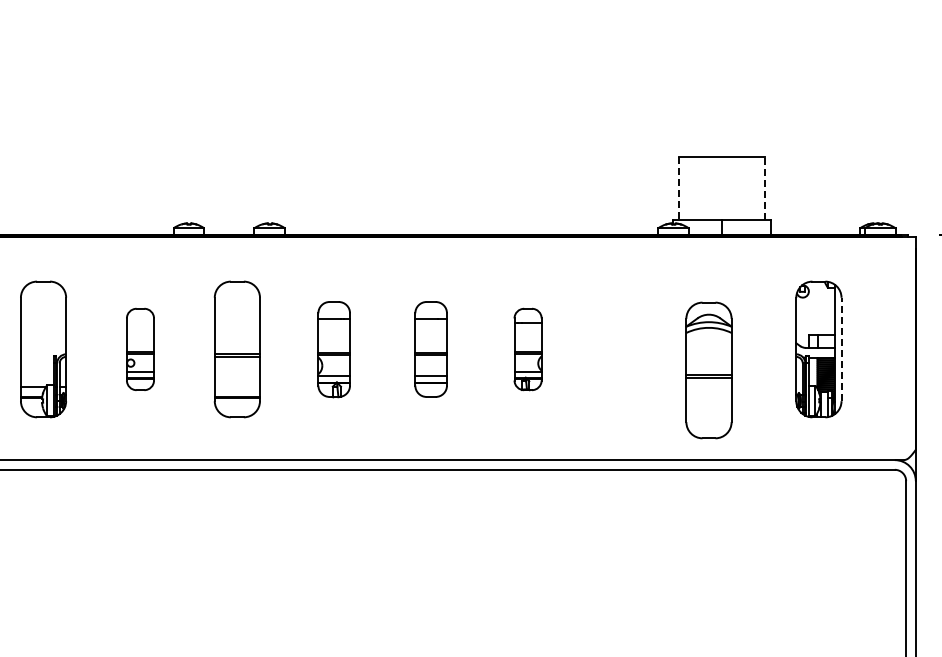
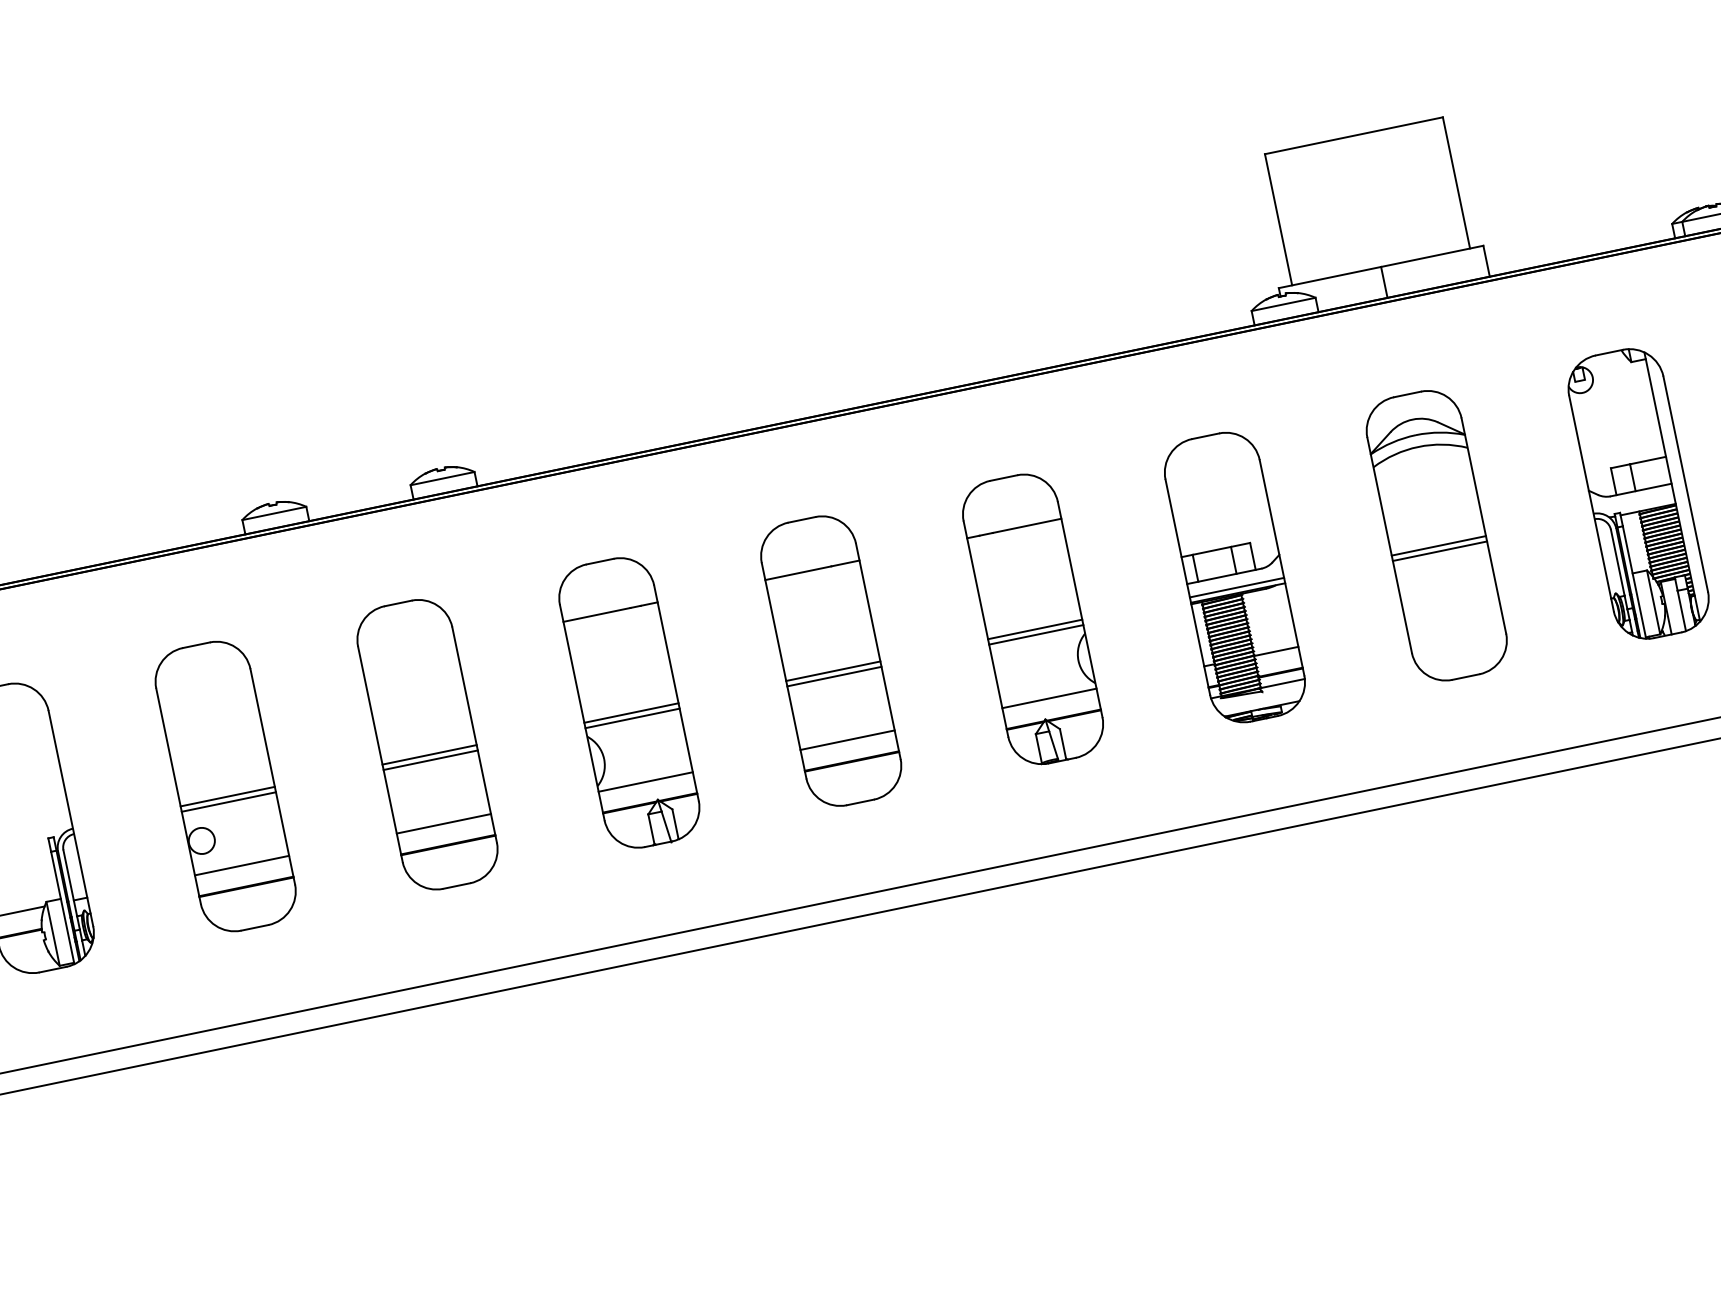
line: (764, 188) -> (1455, 182), dashed -> solid
line: (679, 189) -> (1279, 220), dashed -> solid
part: (140, 349) -> (225, 786), size x1.67
part: (333, 349) -> (627, 703), size x1.43
part: (430, 349) -> (829, 661), size x1.43
part: (527, 349) -> (1031, 619), size x1.67
part: (624, 349) -> (1233, 577), added
line: (841, 349) -> (1685, 484), dashed -> solid
part: (708, 370) -> (1435, 535), moved
line: (237, 387) -> (444, 823), added

